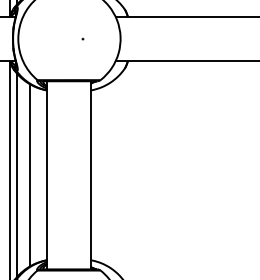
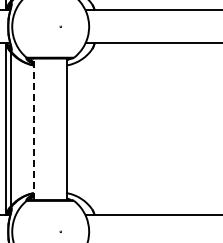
line: (30, 174) -> (21, 128), removed
line: (46, 175) -> (33, 129), solid -> dashed

